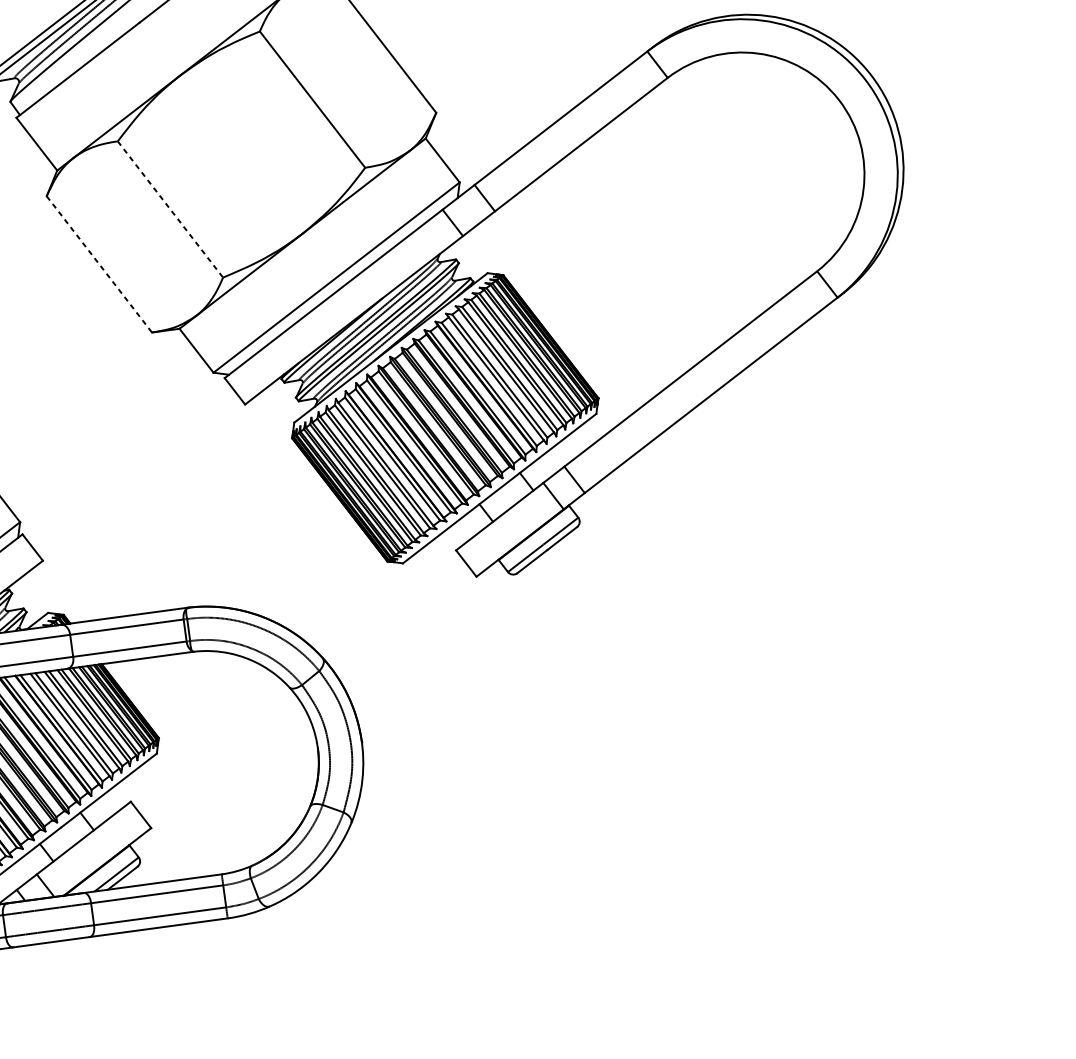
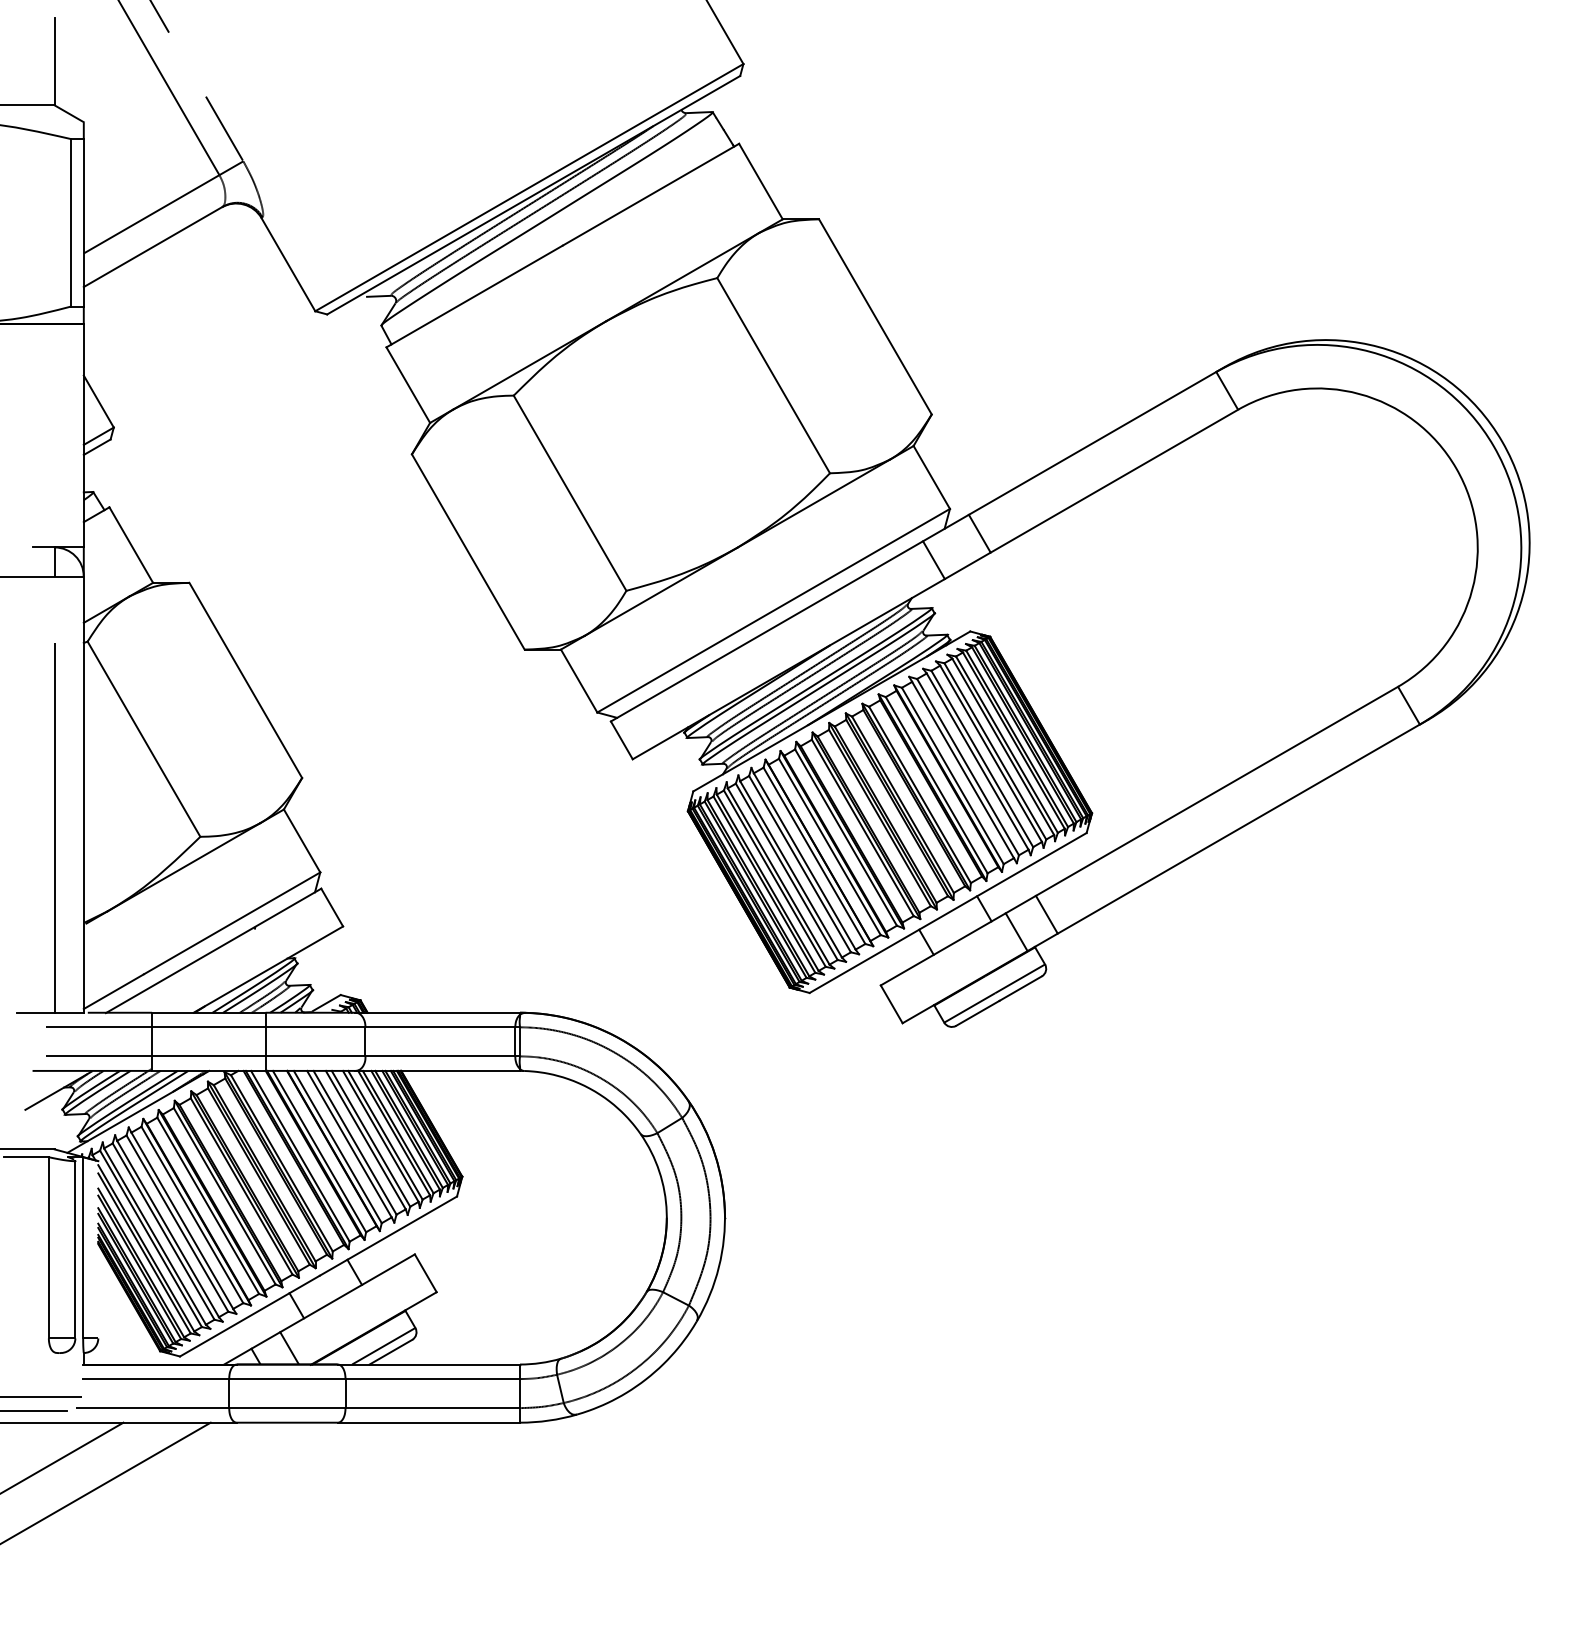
line: (170, 209) -> (570, 493), dashed -> solid
line: (99, 264) -> (468, 551), dashed -> solid

